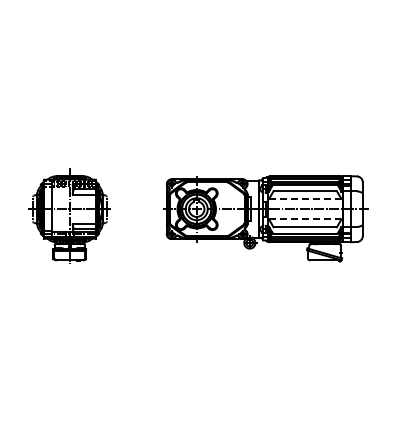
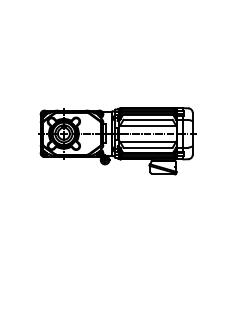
line: (305, 198) -> (148, 125), dashed -> solid
line: (305, 219) -> (148, 141), dashed -> solid

